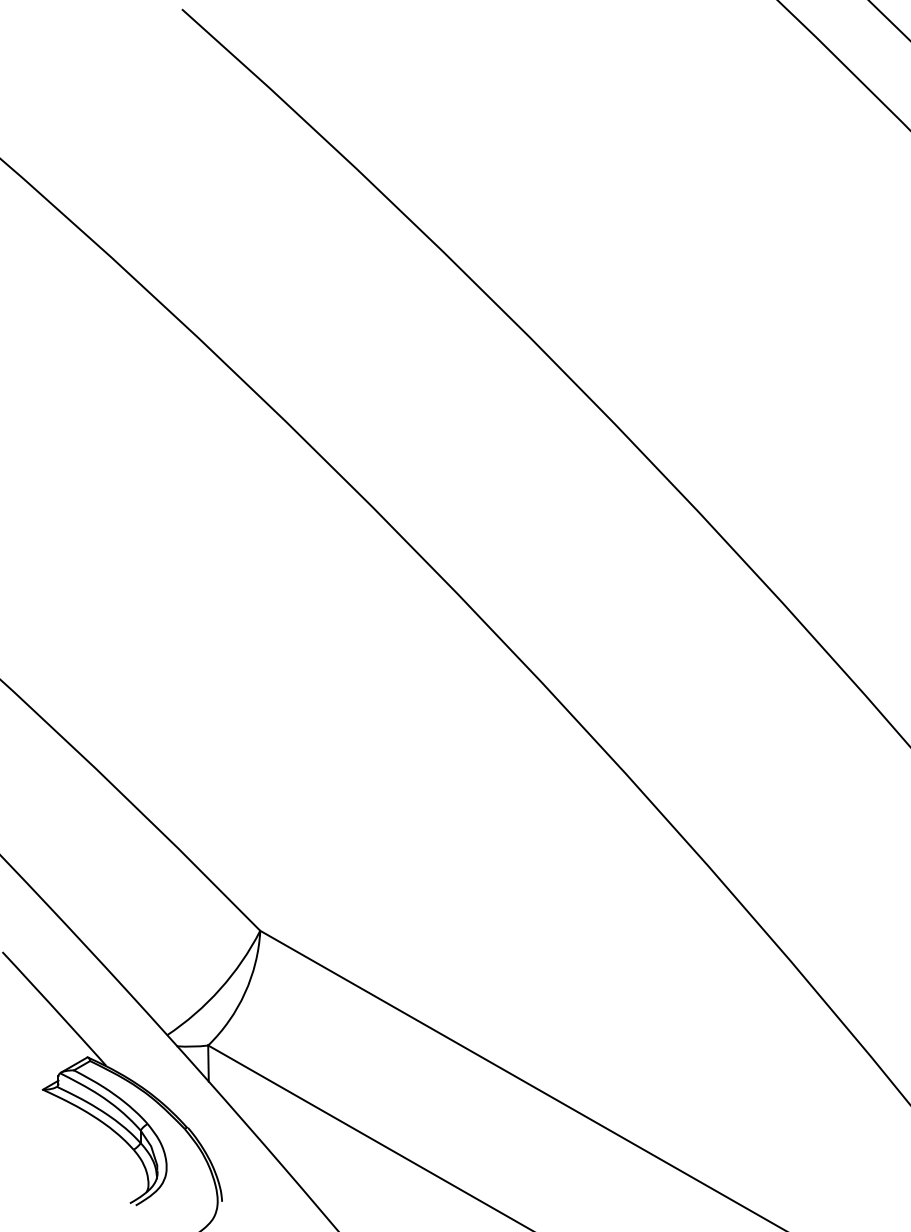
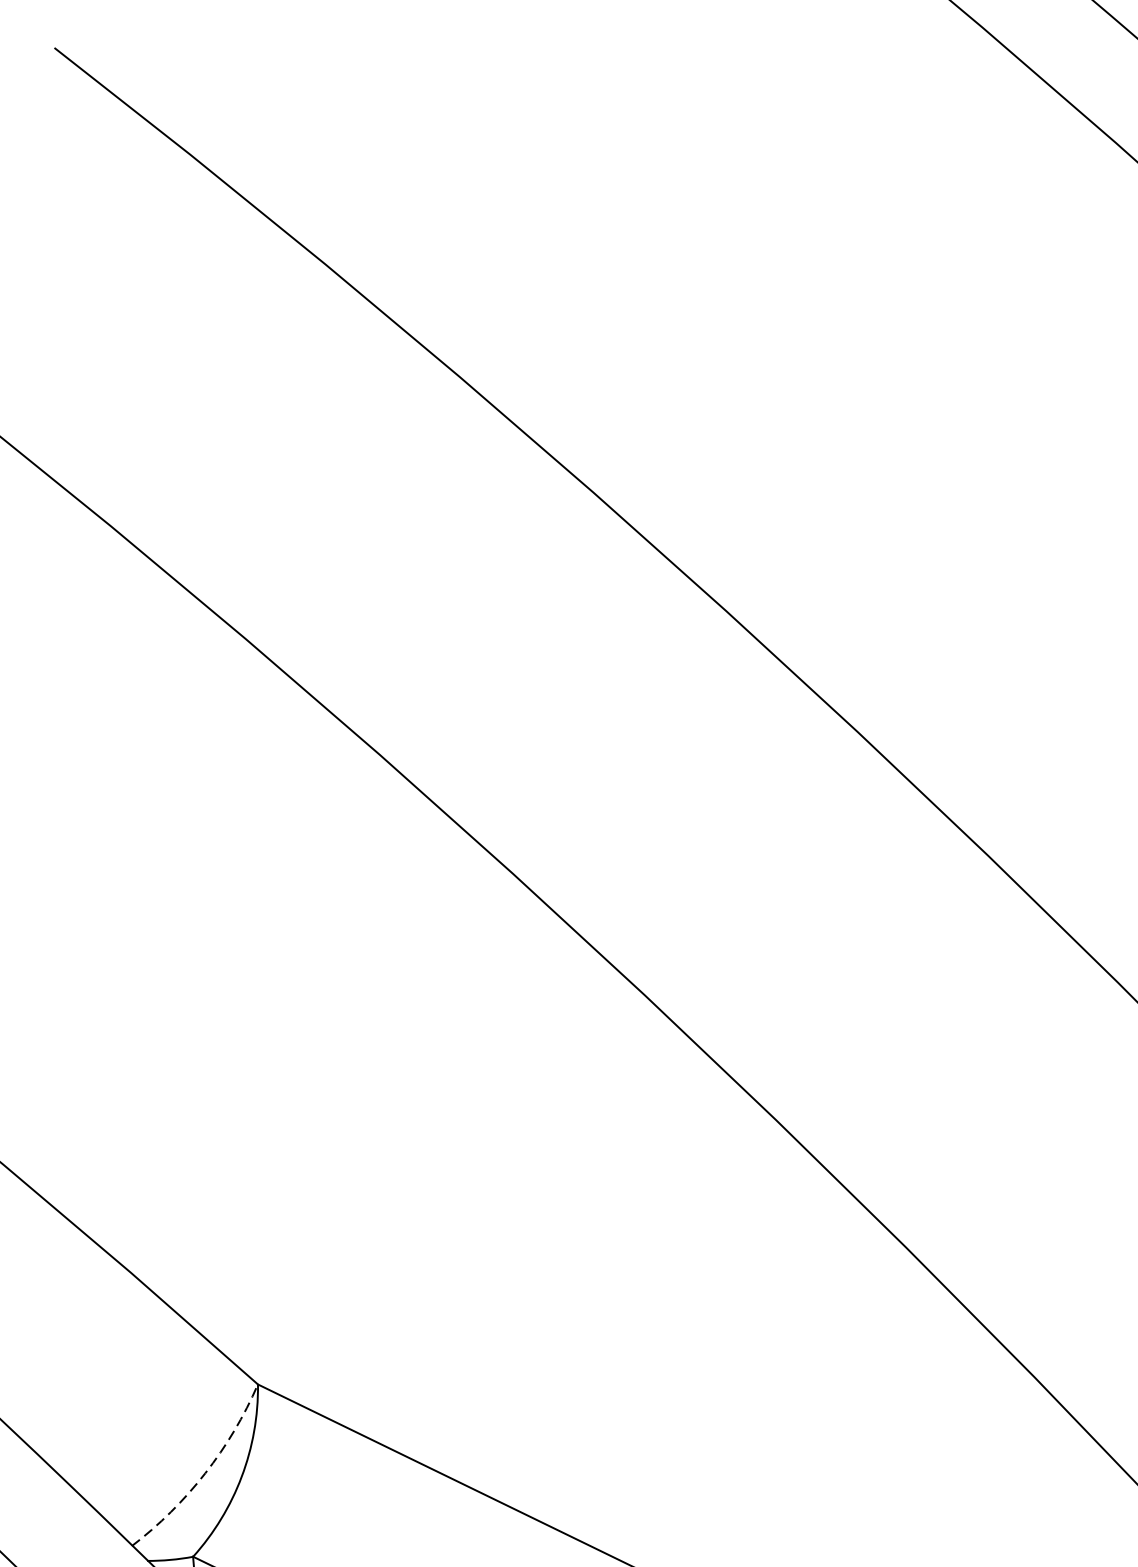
arc: (220, 989) -> (205, 1473), solid -> dashed

